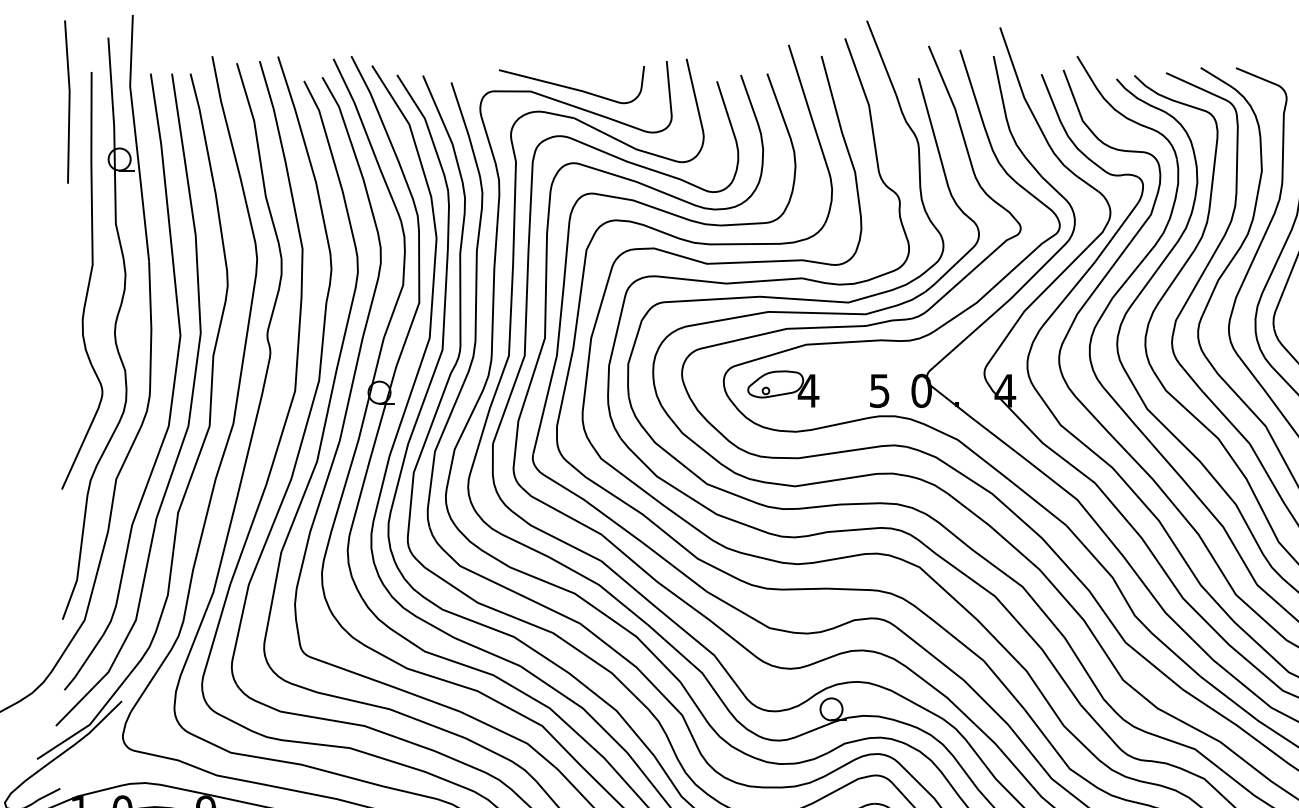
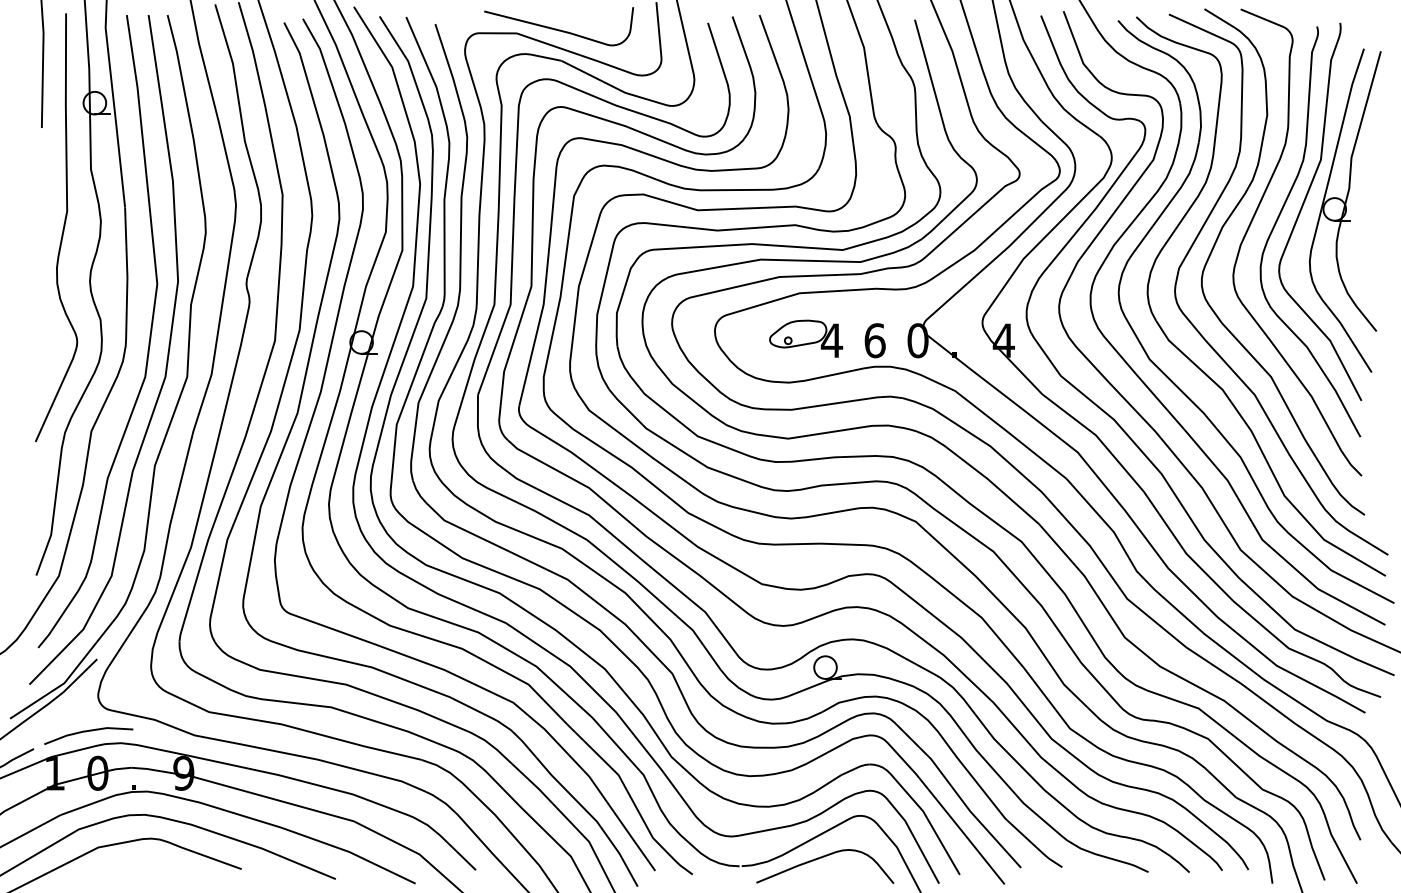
part: (783, 388) -> (806, 338), moved
text: (879, 390) -> (874, 340), 5 -> 6
line: (111, 772) -> (86, 732), added

